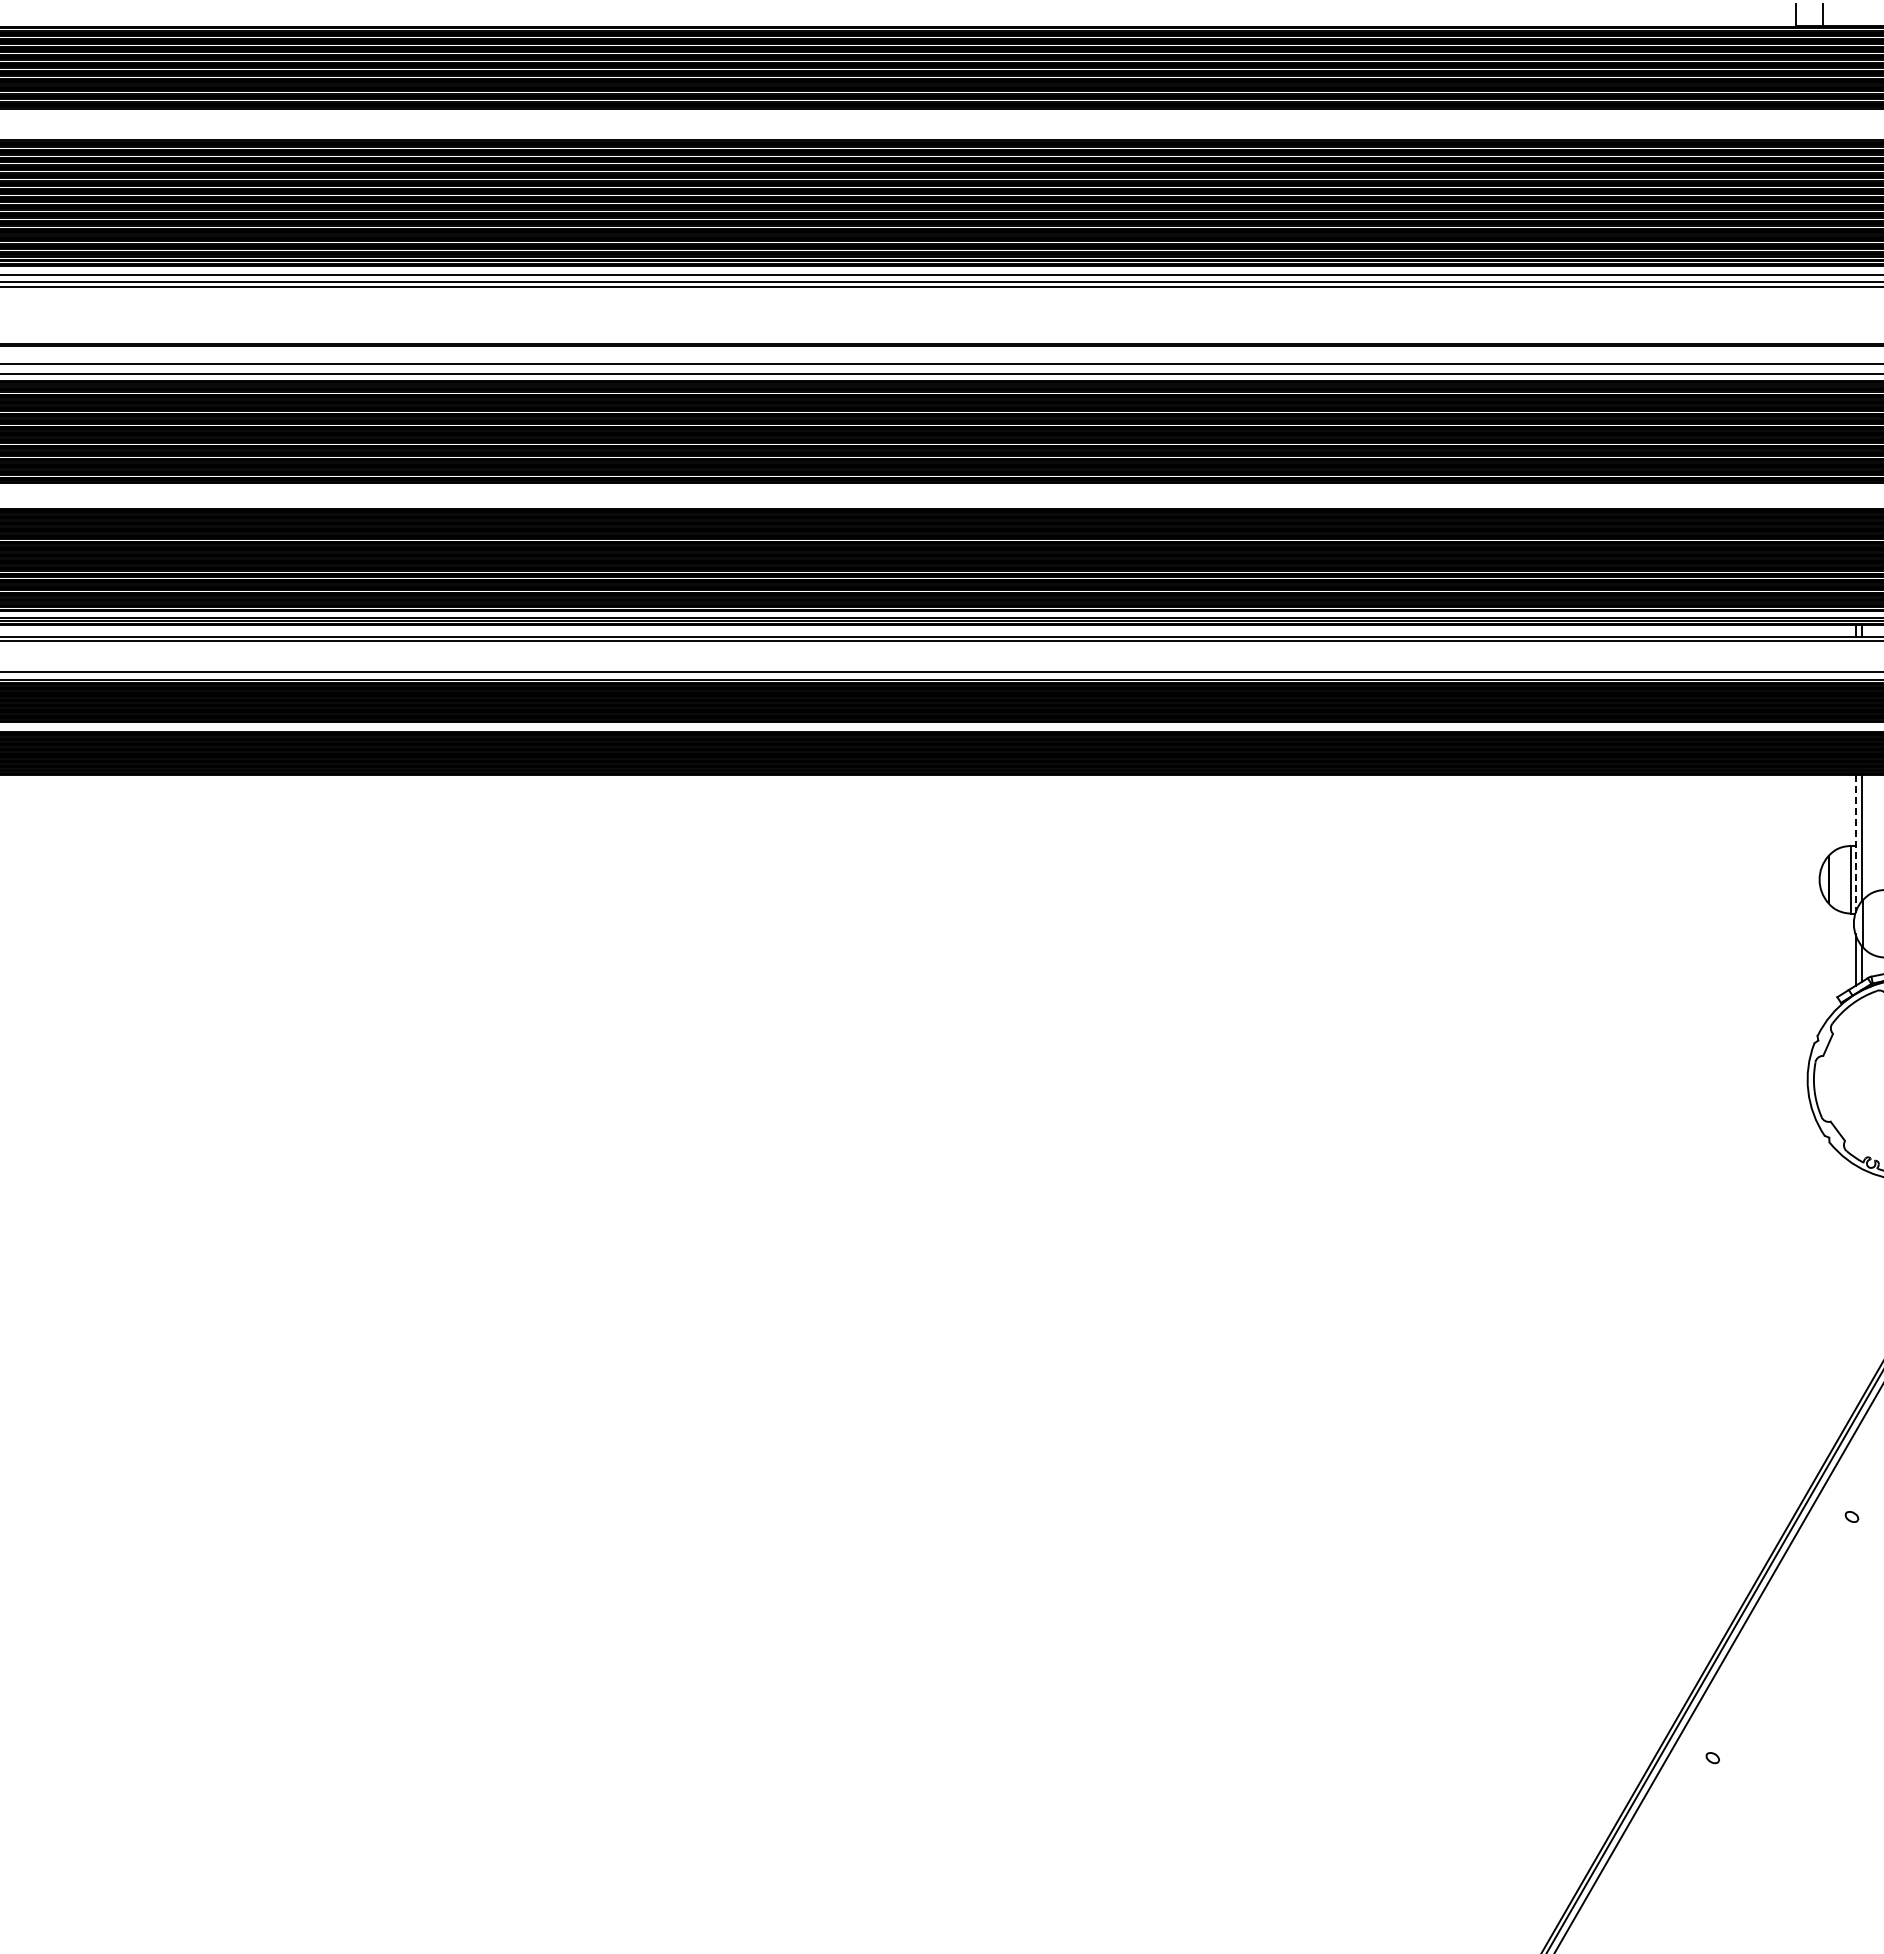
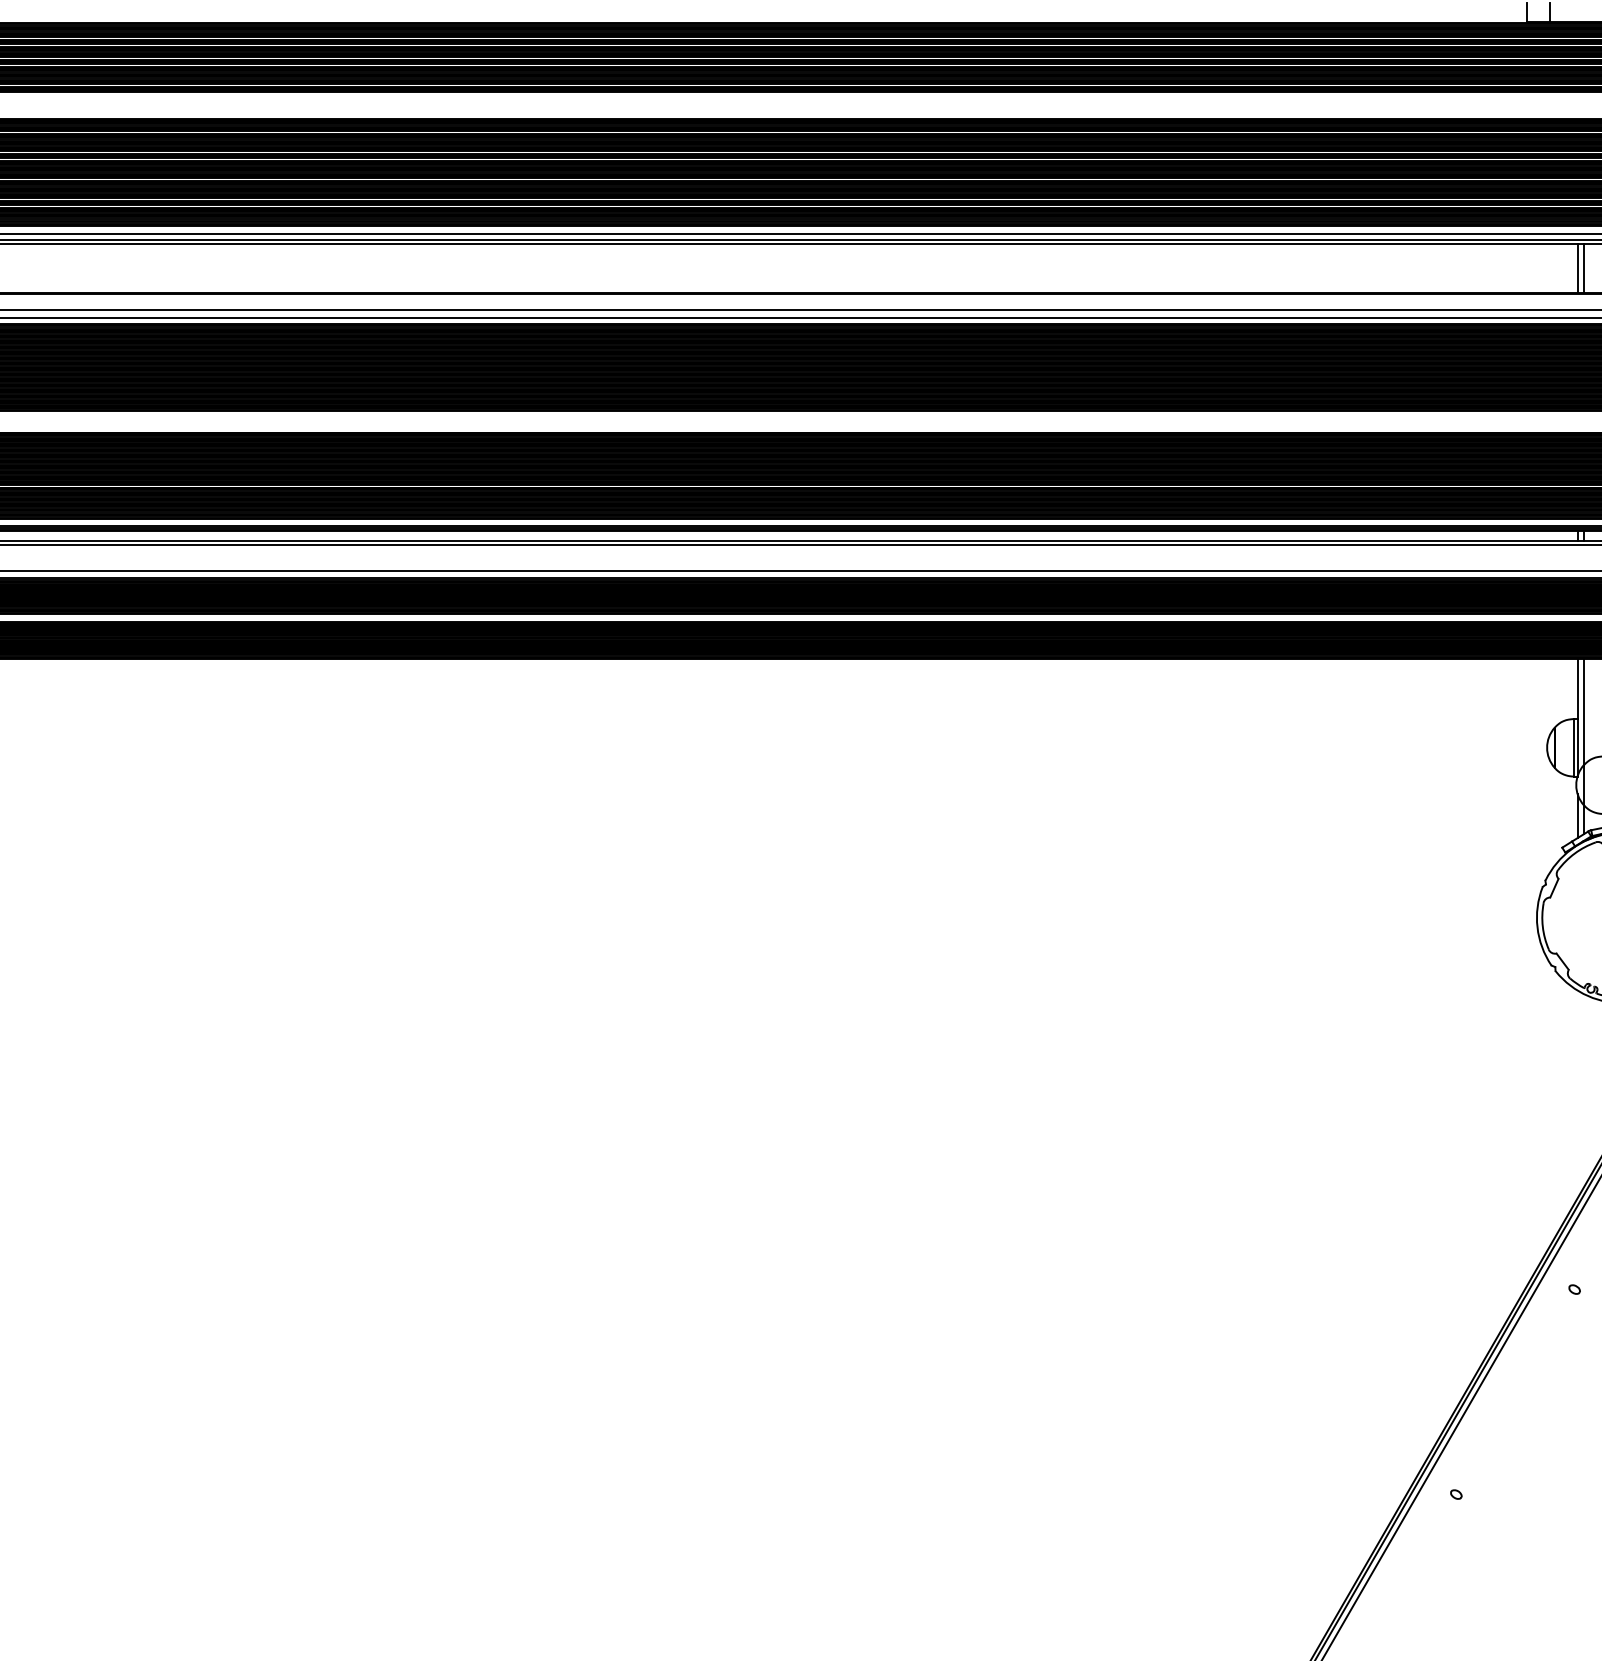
line: (1855, 315) -> (1577, 268), added
line: (1862, 315) -> (1583, 268), added
line: (1855, 844) -> (1577, 717), dashed -> solid

